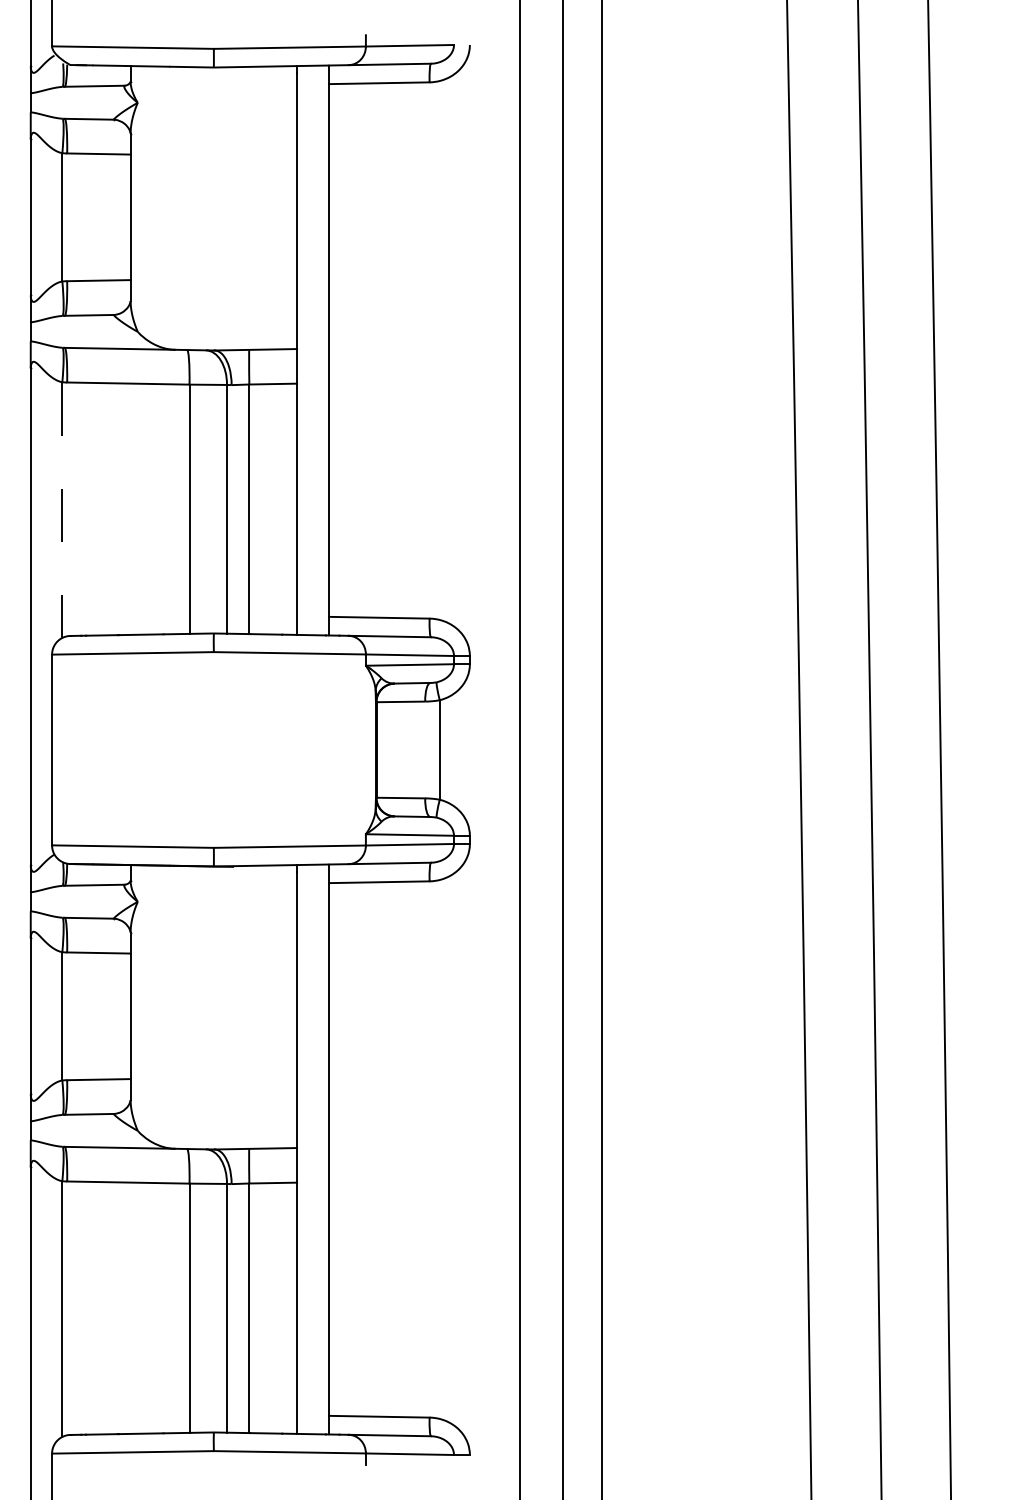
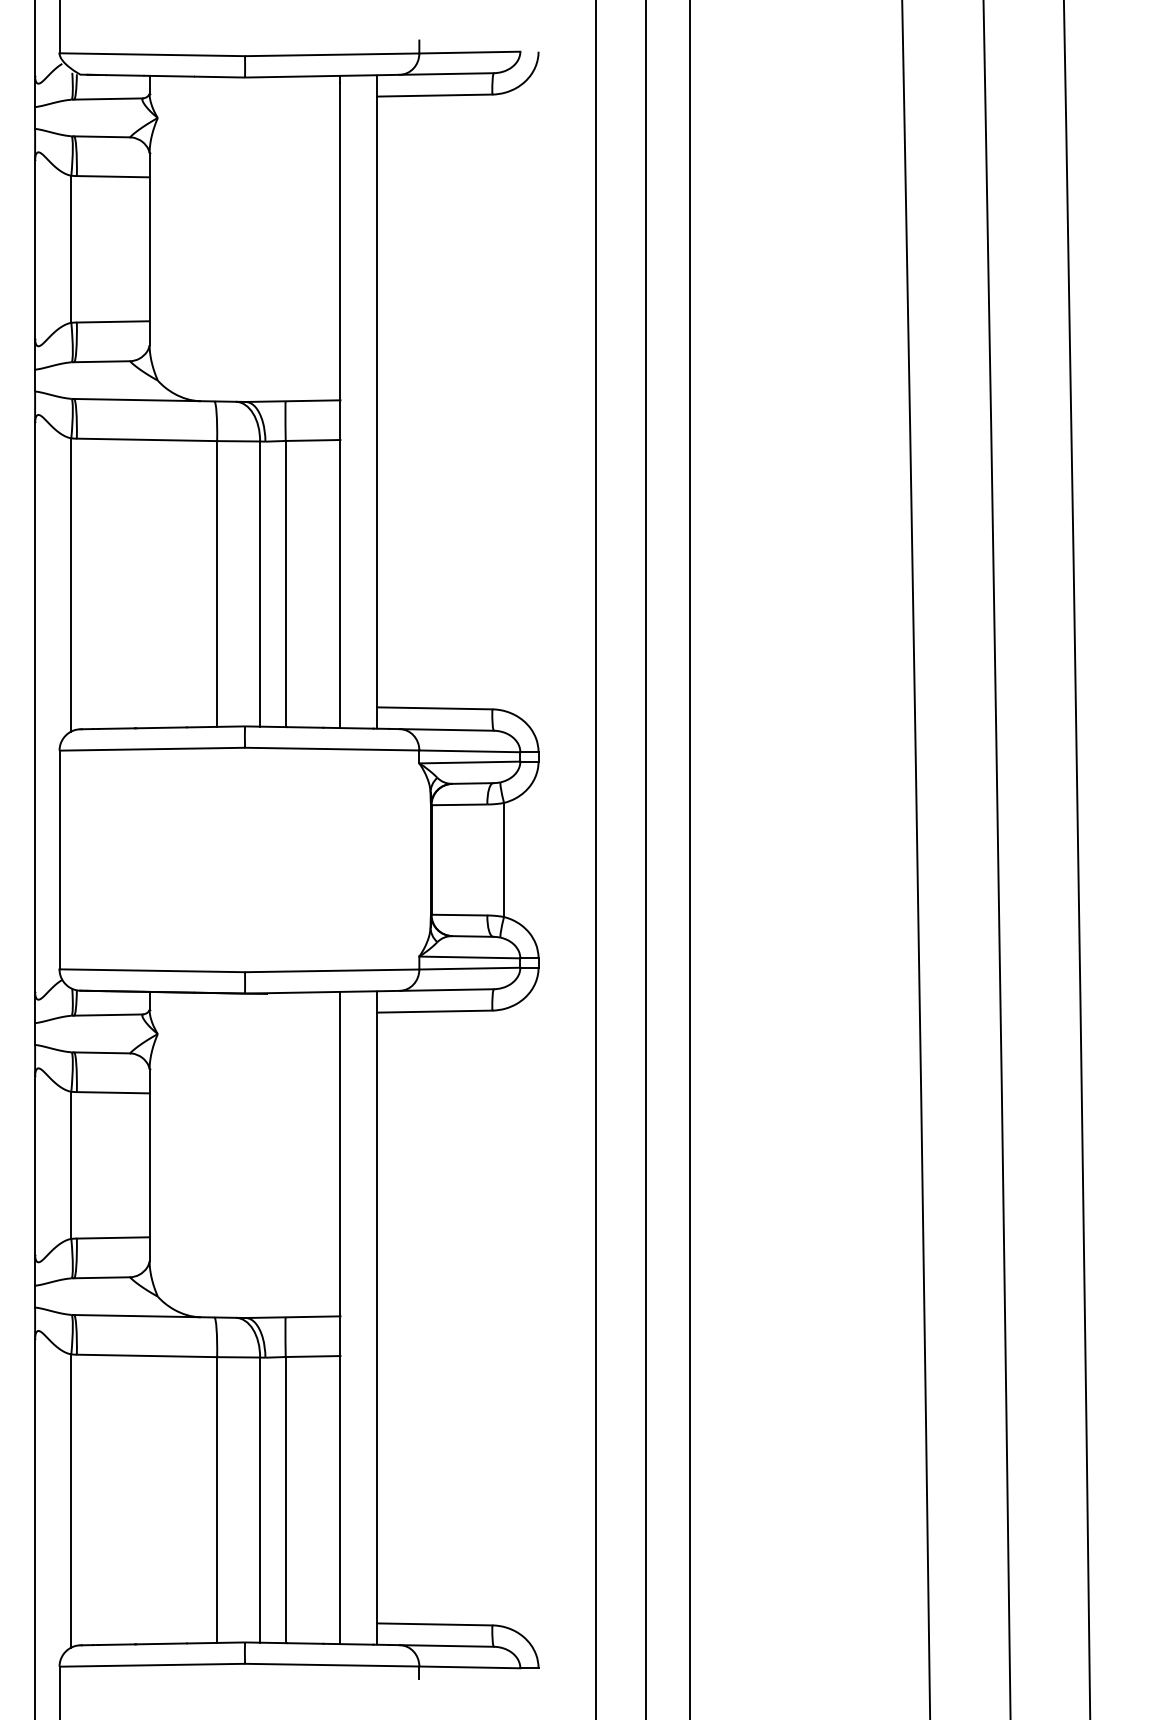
line: (62, 510) -> (71, 585), dashed -> solid

